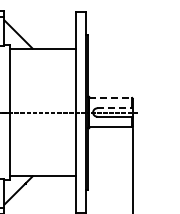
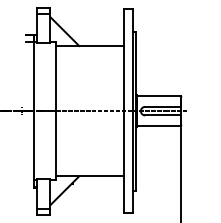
line: (110, 98) -> (158, 96), dashed -> solid
line: (115, 107) -> (163, 106), dashed -> solid

